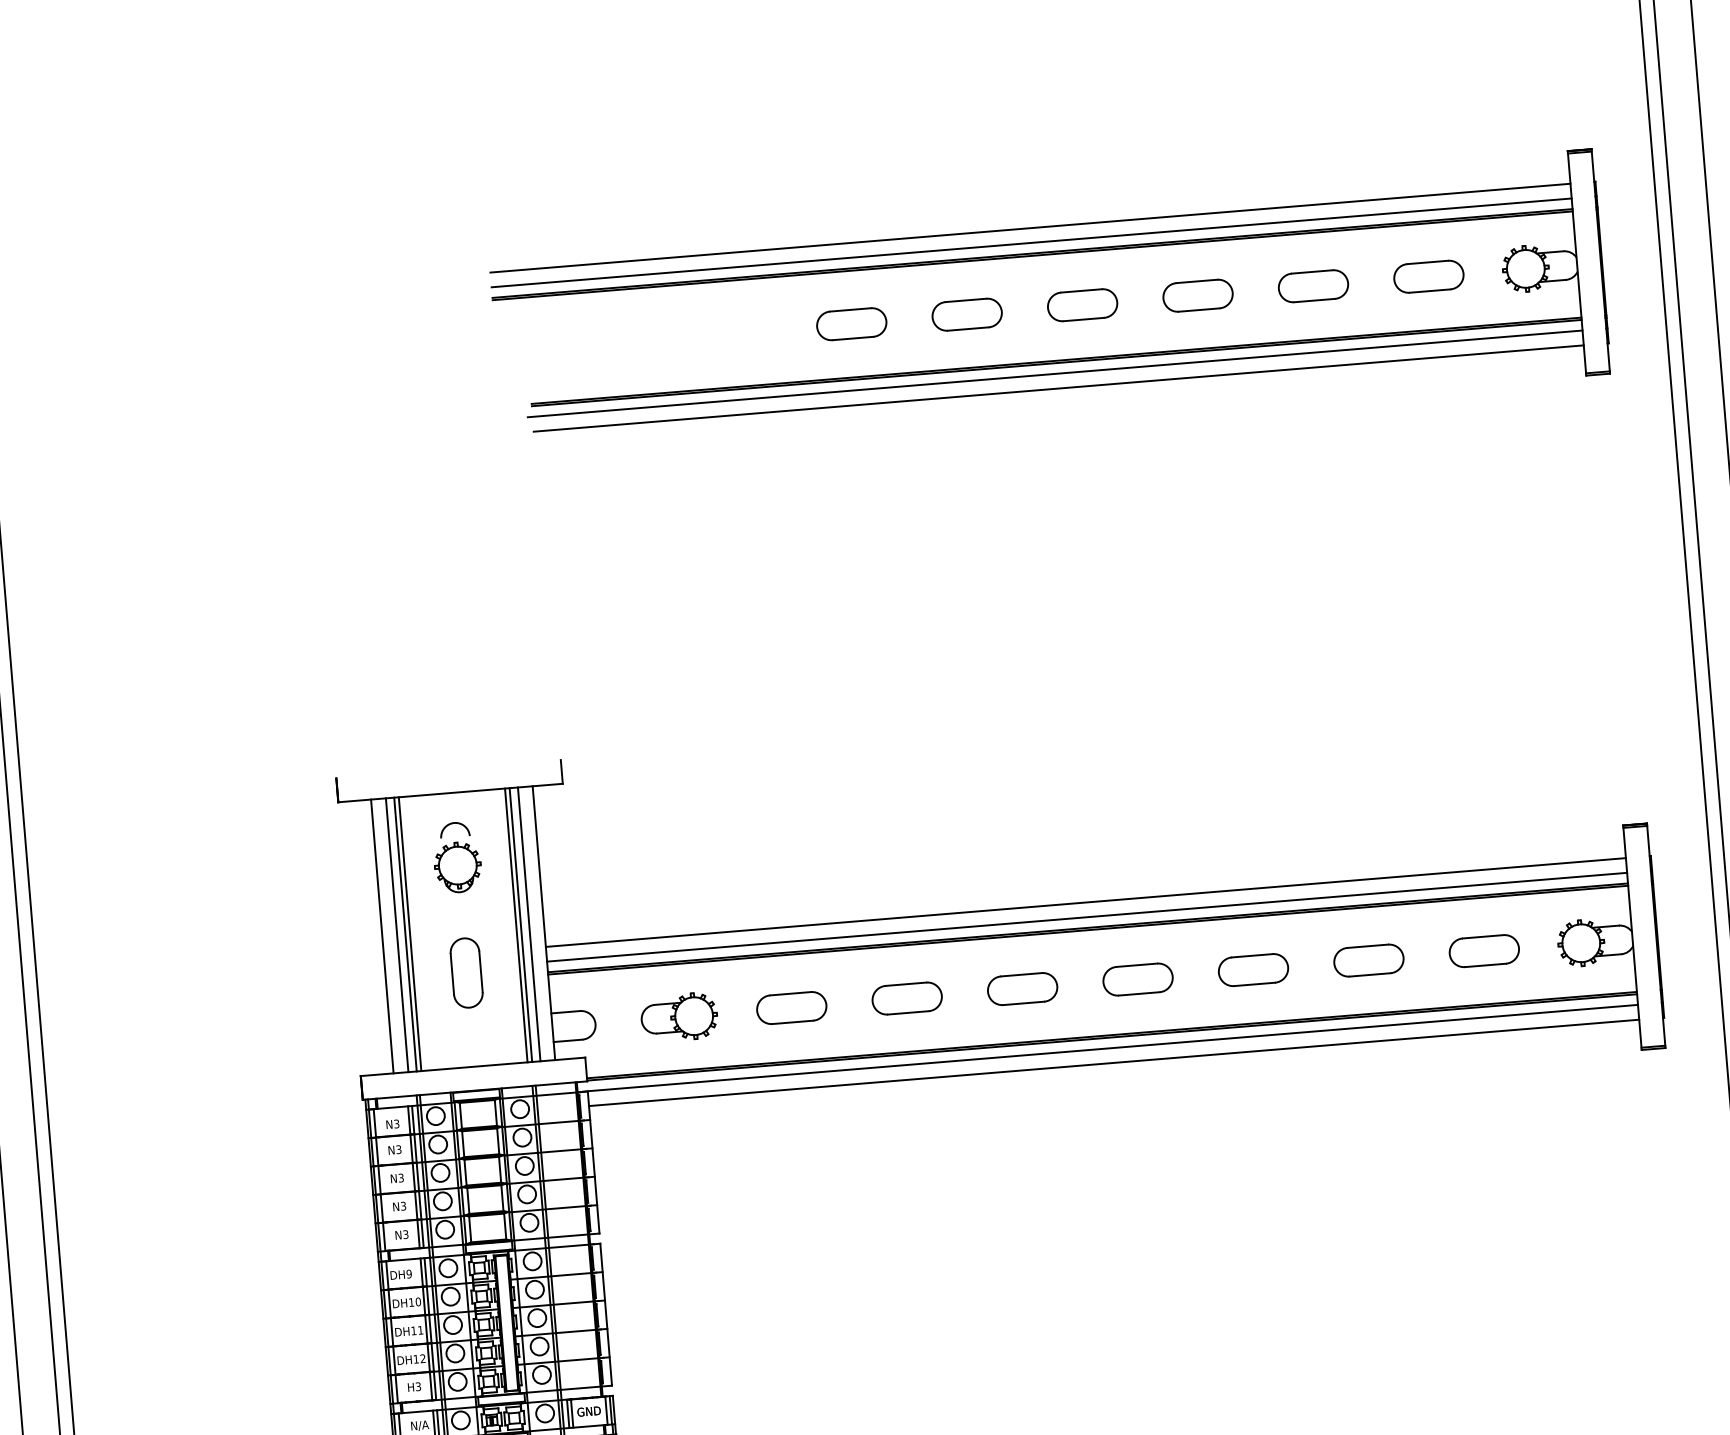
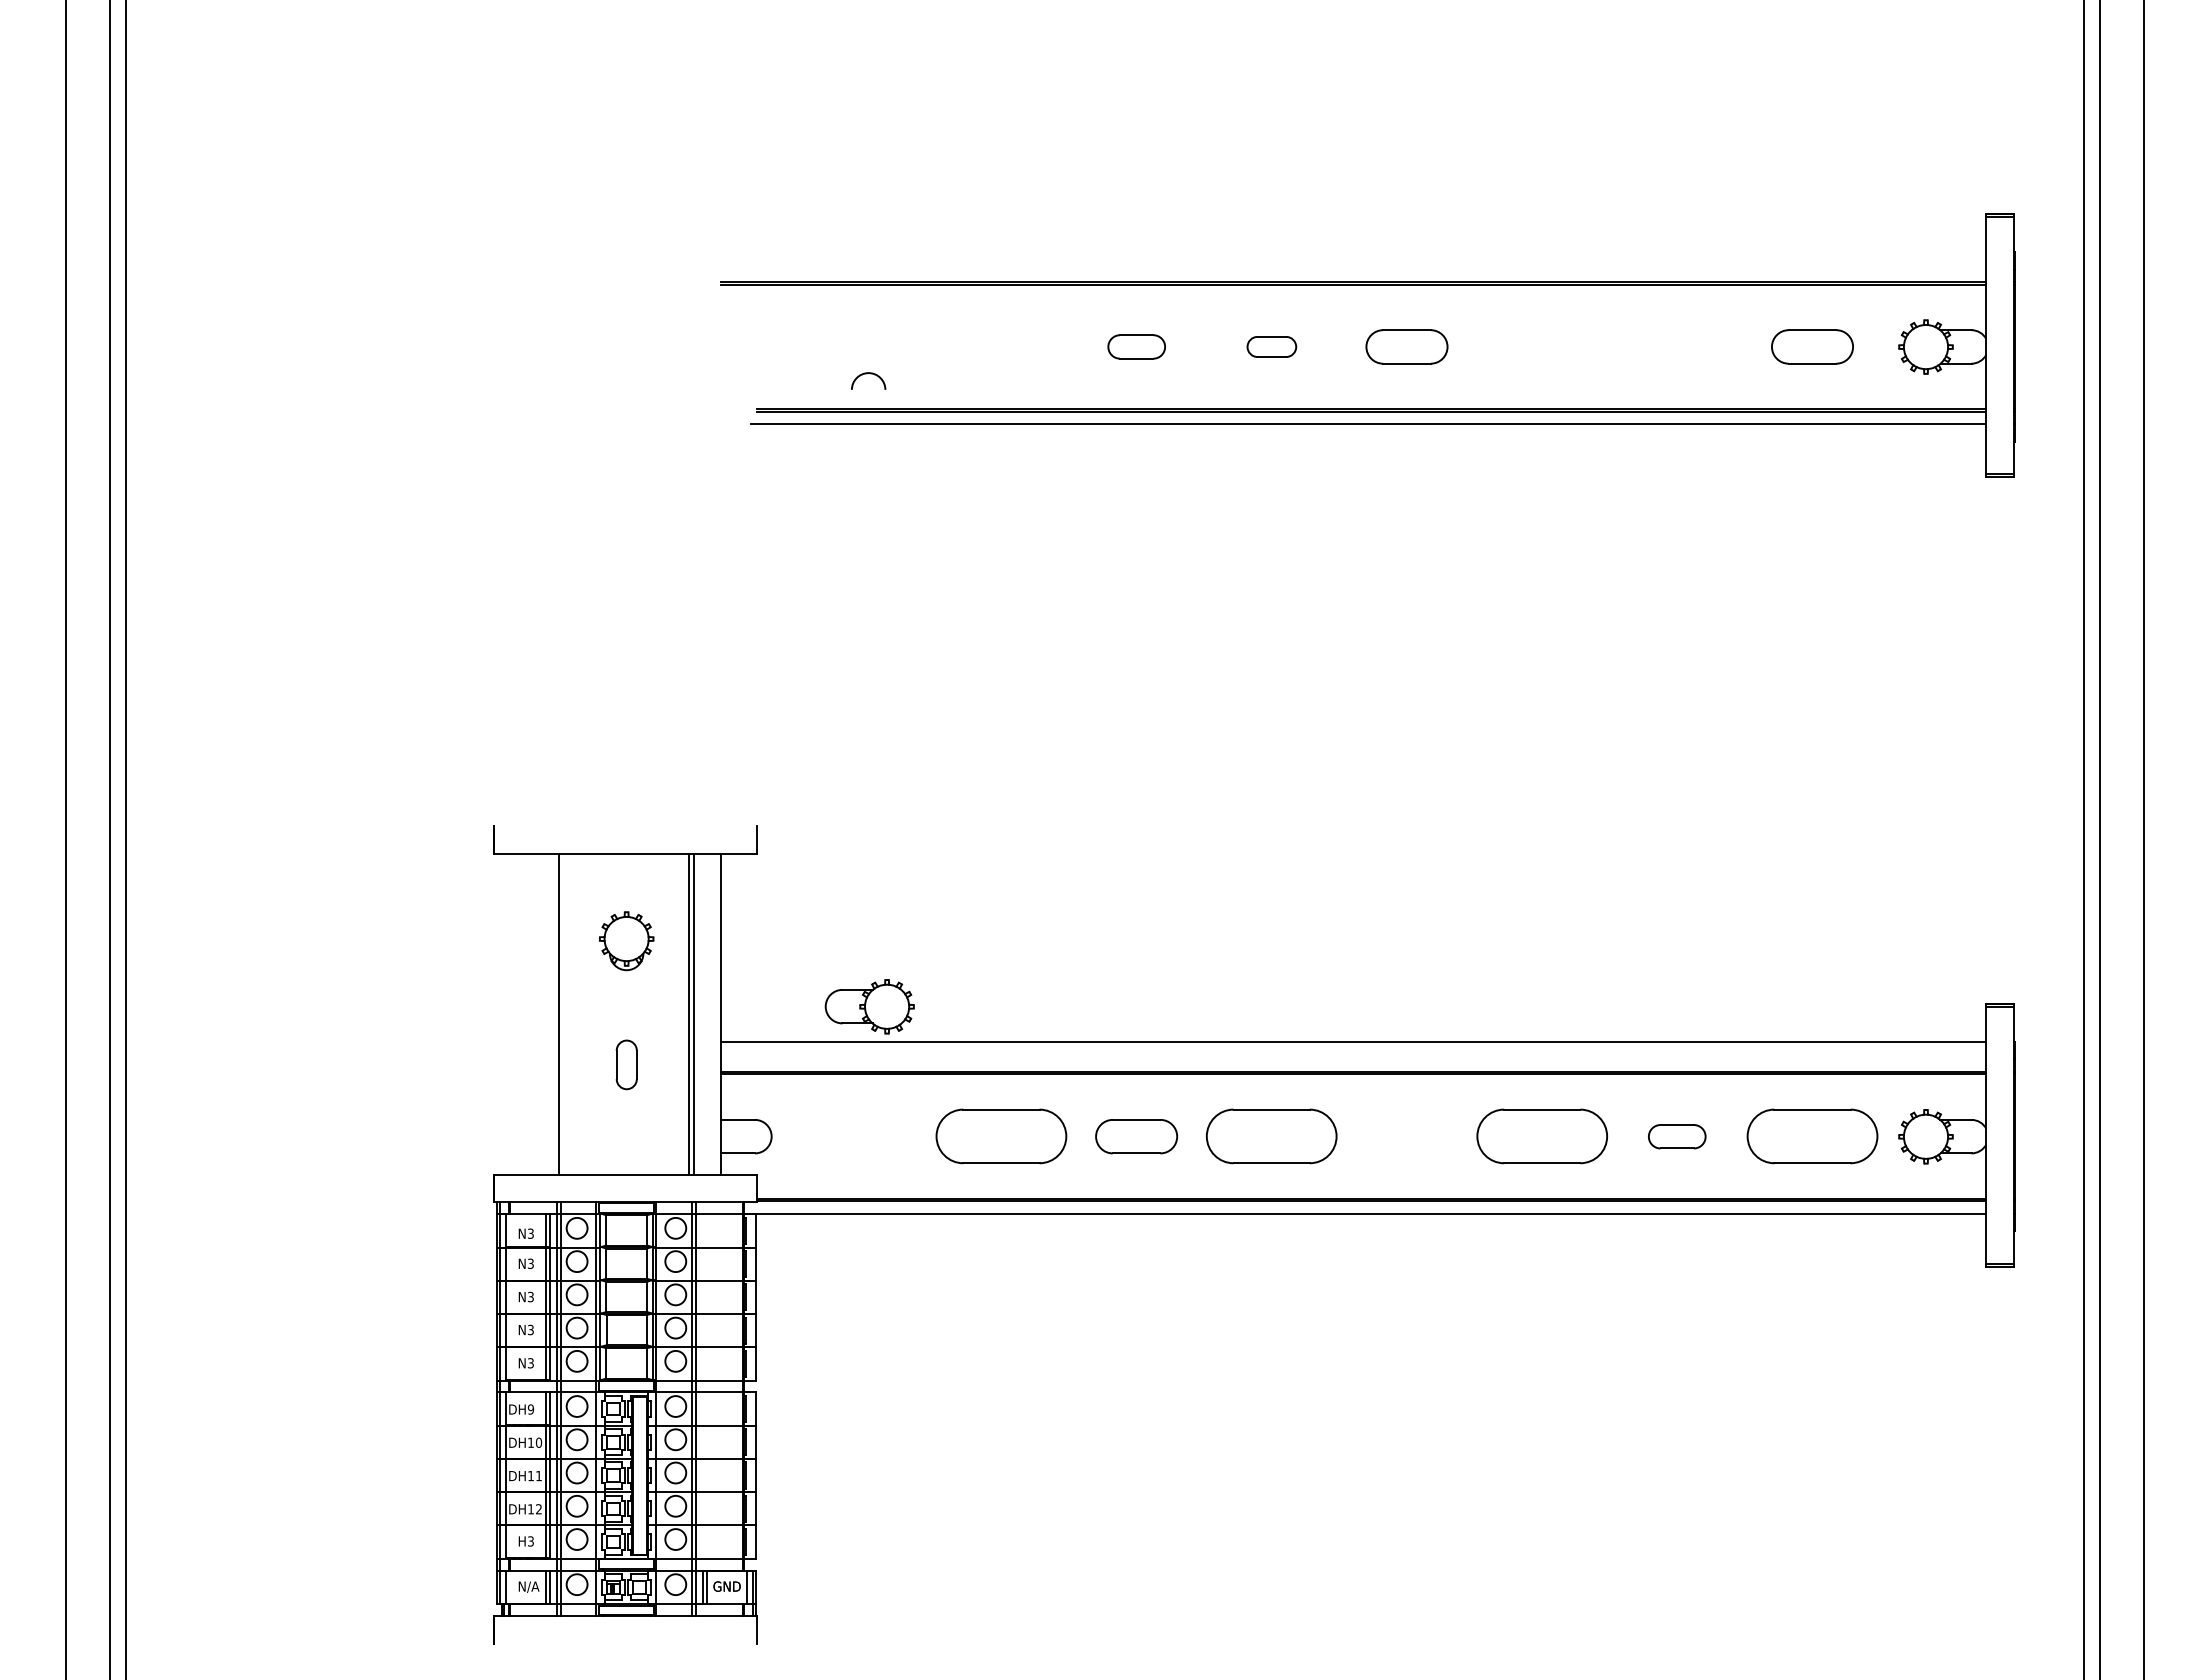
line: (1030, 228) -> (1353, 252), removed
line: (1031, 242) -> (1353, 269), removed
part: (1312, 285) -> (1676, 346), removed
part: (1197, 295) -> (1541, 346), removed
part: (966, 314) -> (1271, 346), size x0.6
part: (851, 323) -> (1136, 346), size x0.7
line: (1058, 388) -> (1371, 441), removed
arc: (452, 824) -> (866, 374), moved
line: (1086, 917) -> (1353, 1059), removed
line: (529, 923) -> (704, 1013), removed
line: (410, 933) -> (564, 1013), removed
line: (397, 934) -> (549, 1013), removed
line: (382, 935) -> (532, 1013), removed
part: (1484, 950) -> (1812, 1136), size x1.6
part: (1368, 960) -> (1676, 1136), size x0.7
part: (1252, 970) -> (1541, 1136), size x1.6
part: (466, 972) -> (626, 1064), size x0.6
part: (1137, 979) -> (1406, 1136), removed
part: (1022, 988) -> (1271, 1136), size x1.6
part: (791, 1007) -> (1001, 1136), size x1.6
part: (679, 1017) -> (869, 1006), moved
line: (1114, 1063) -> (1371, 1231), removed

